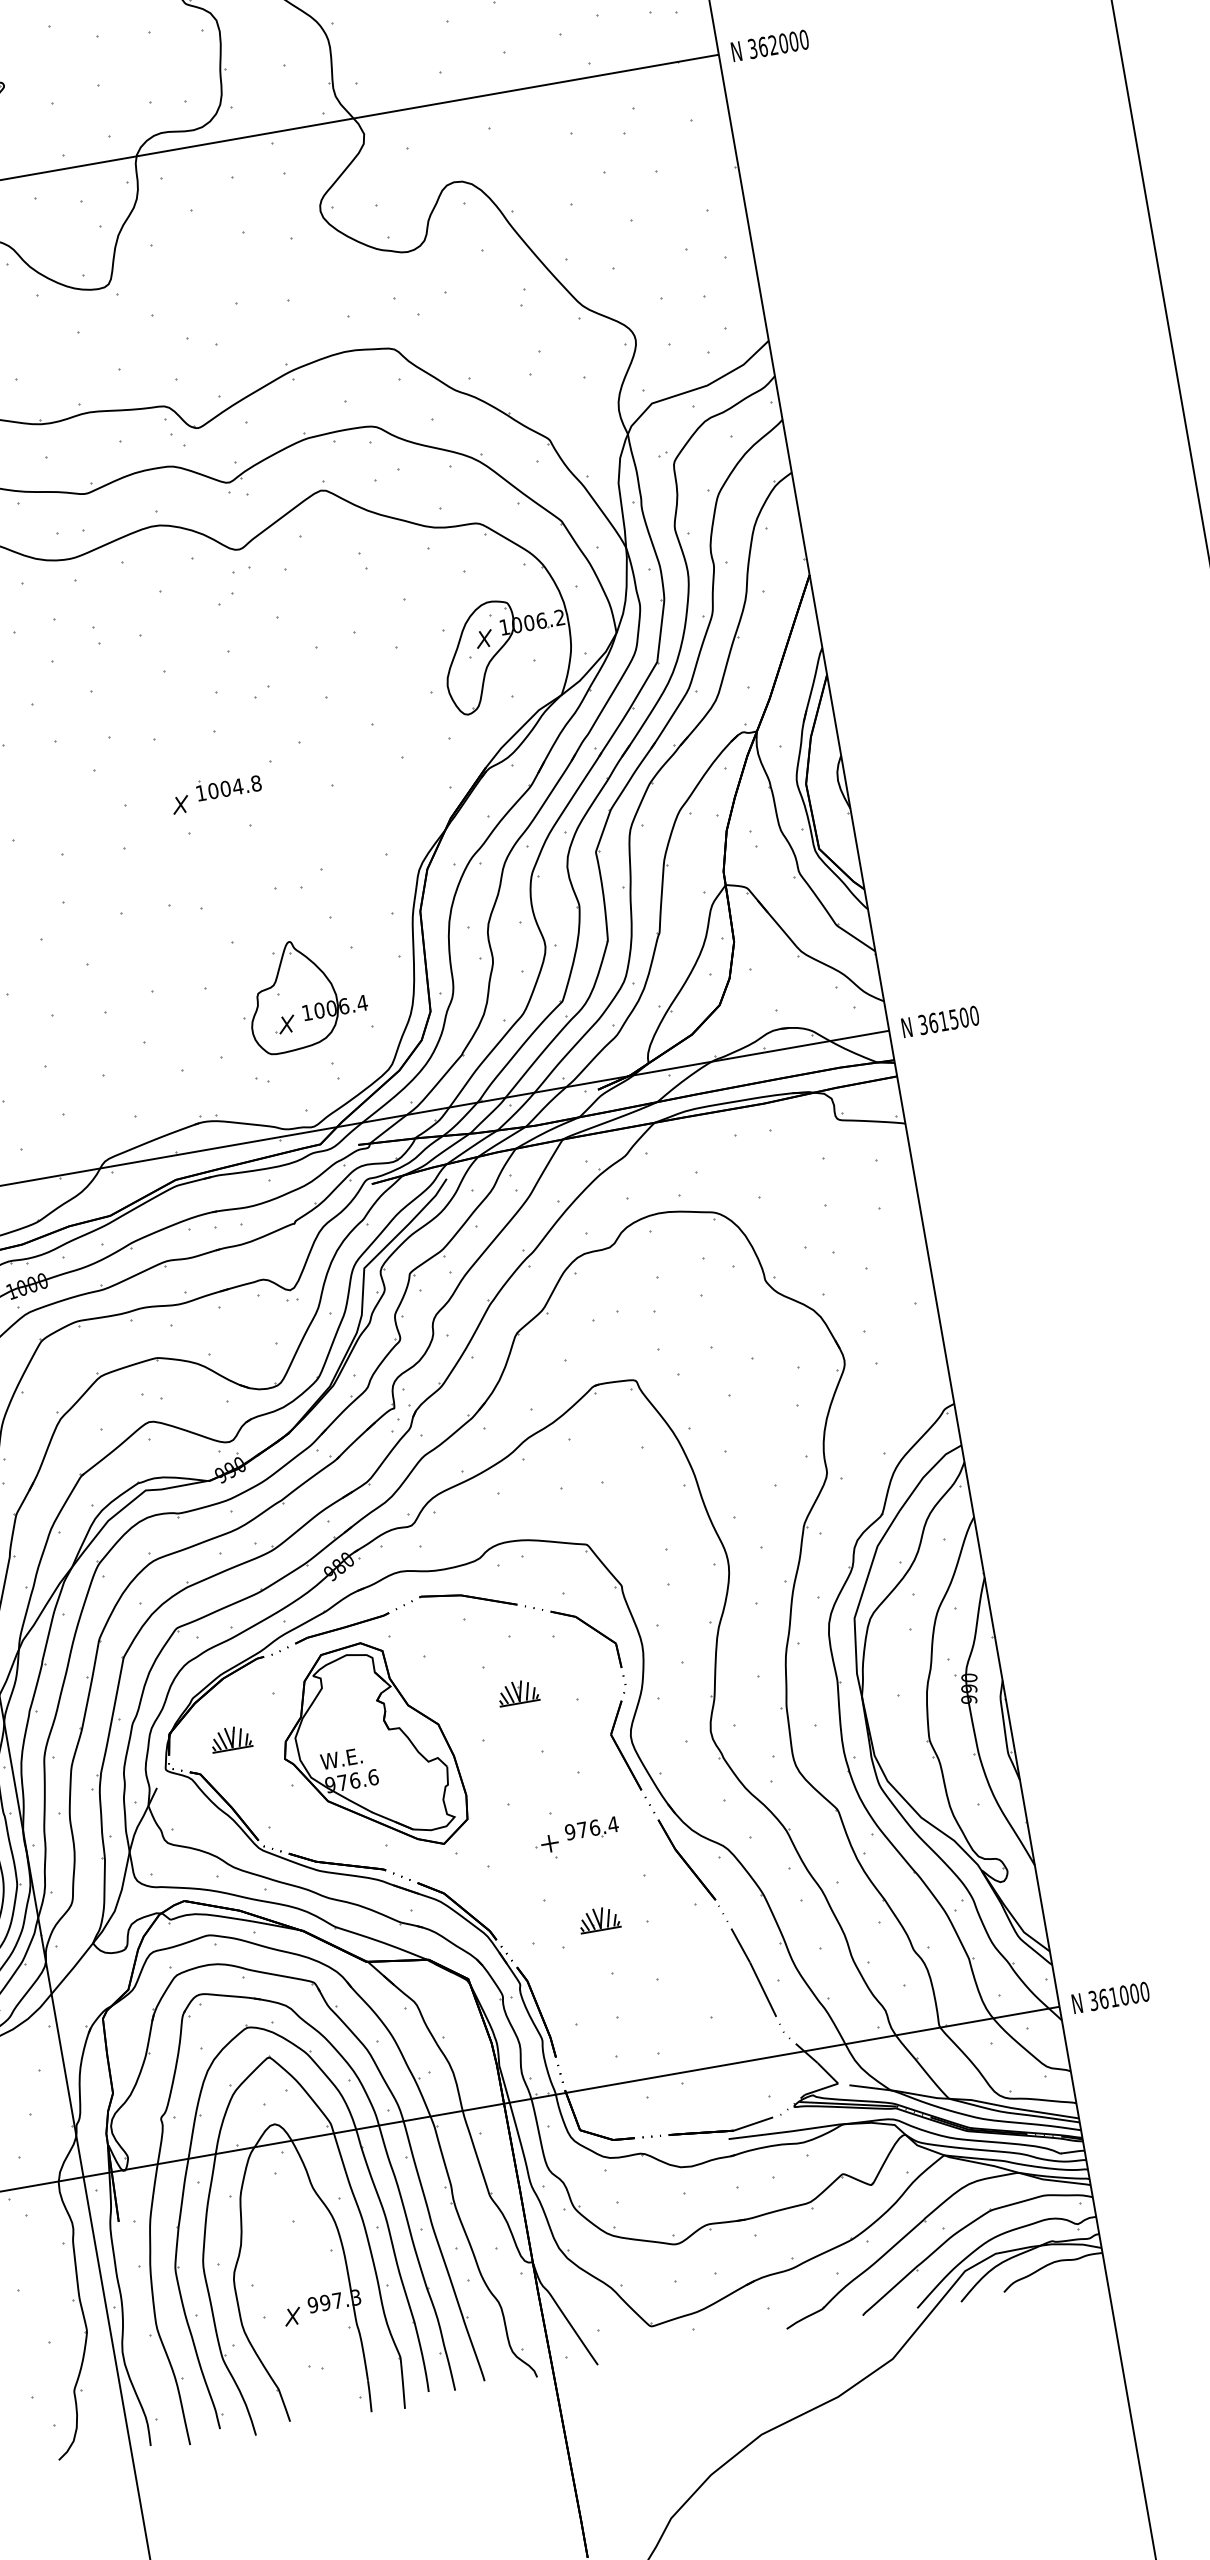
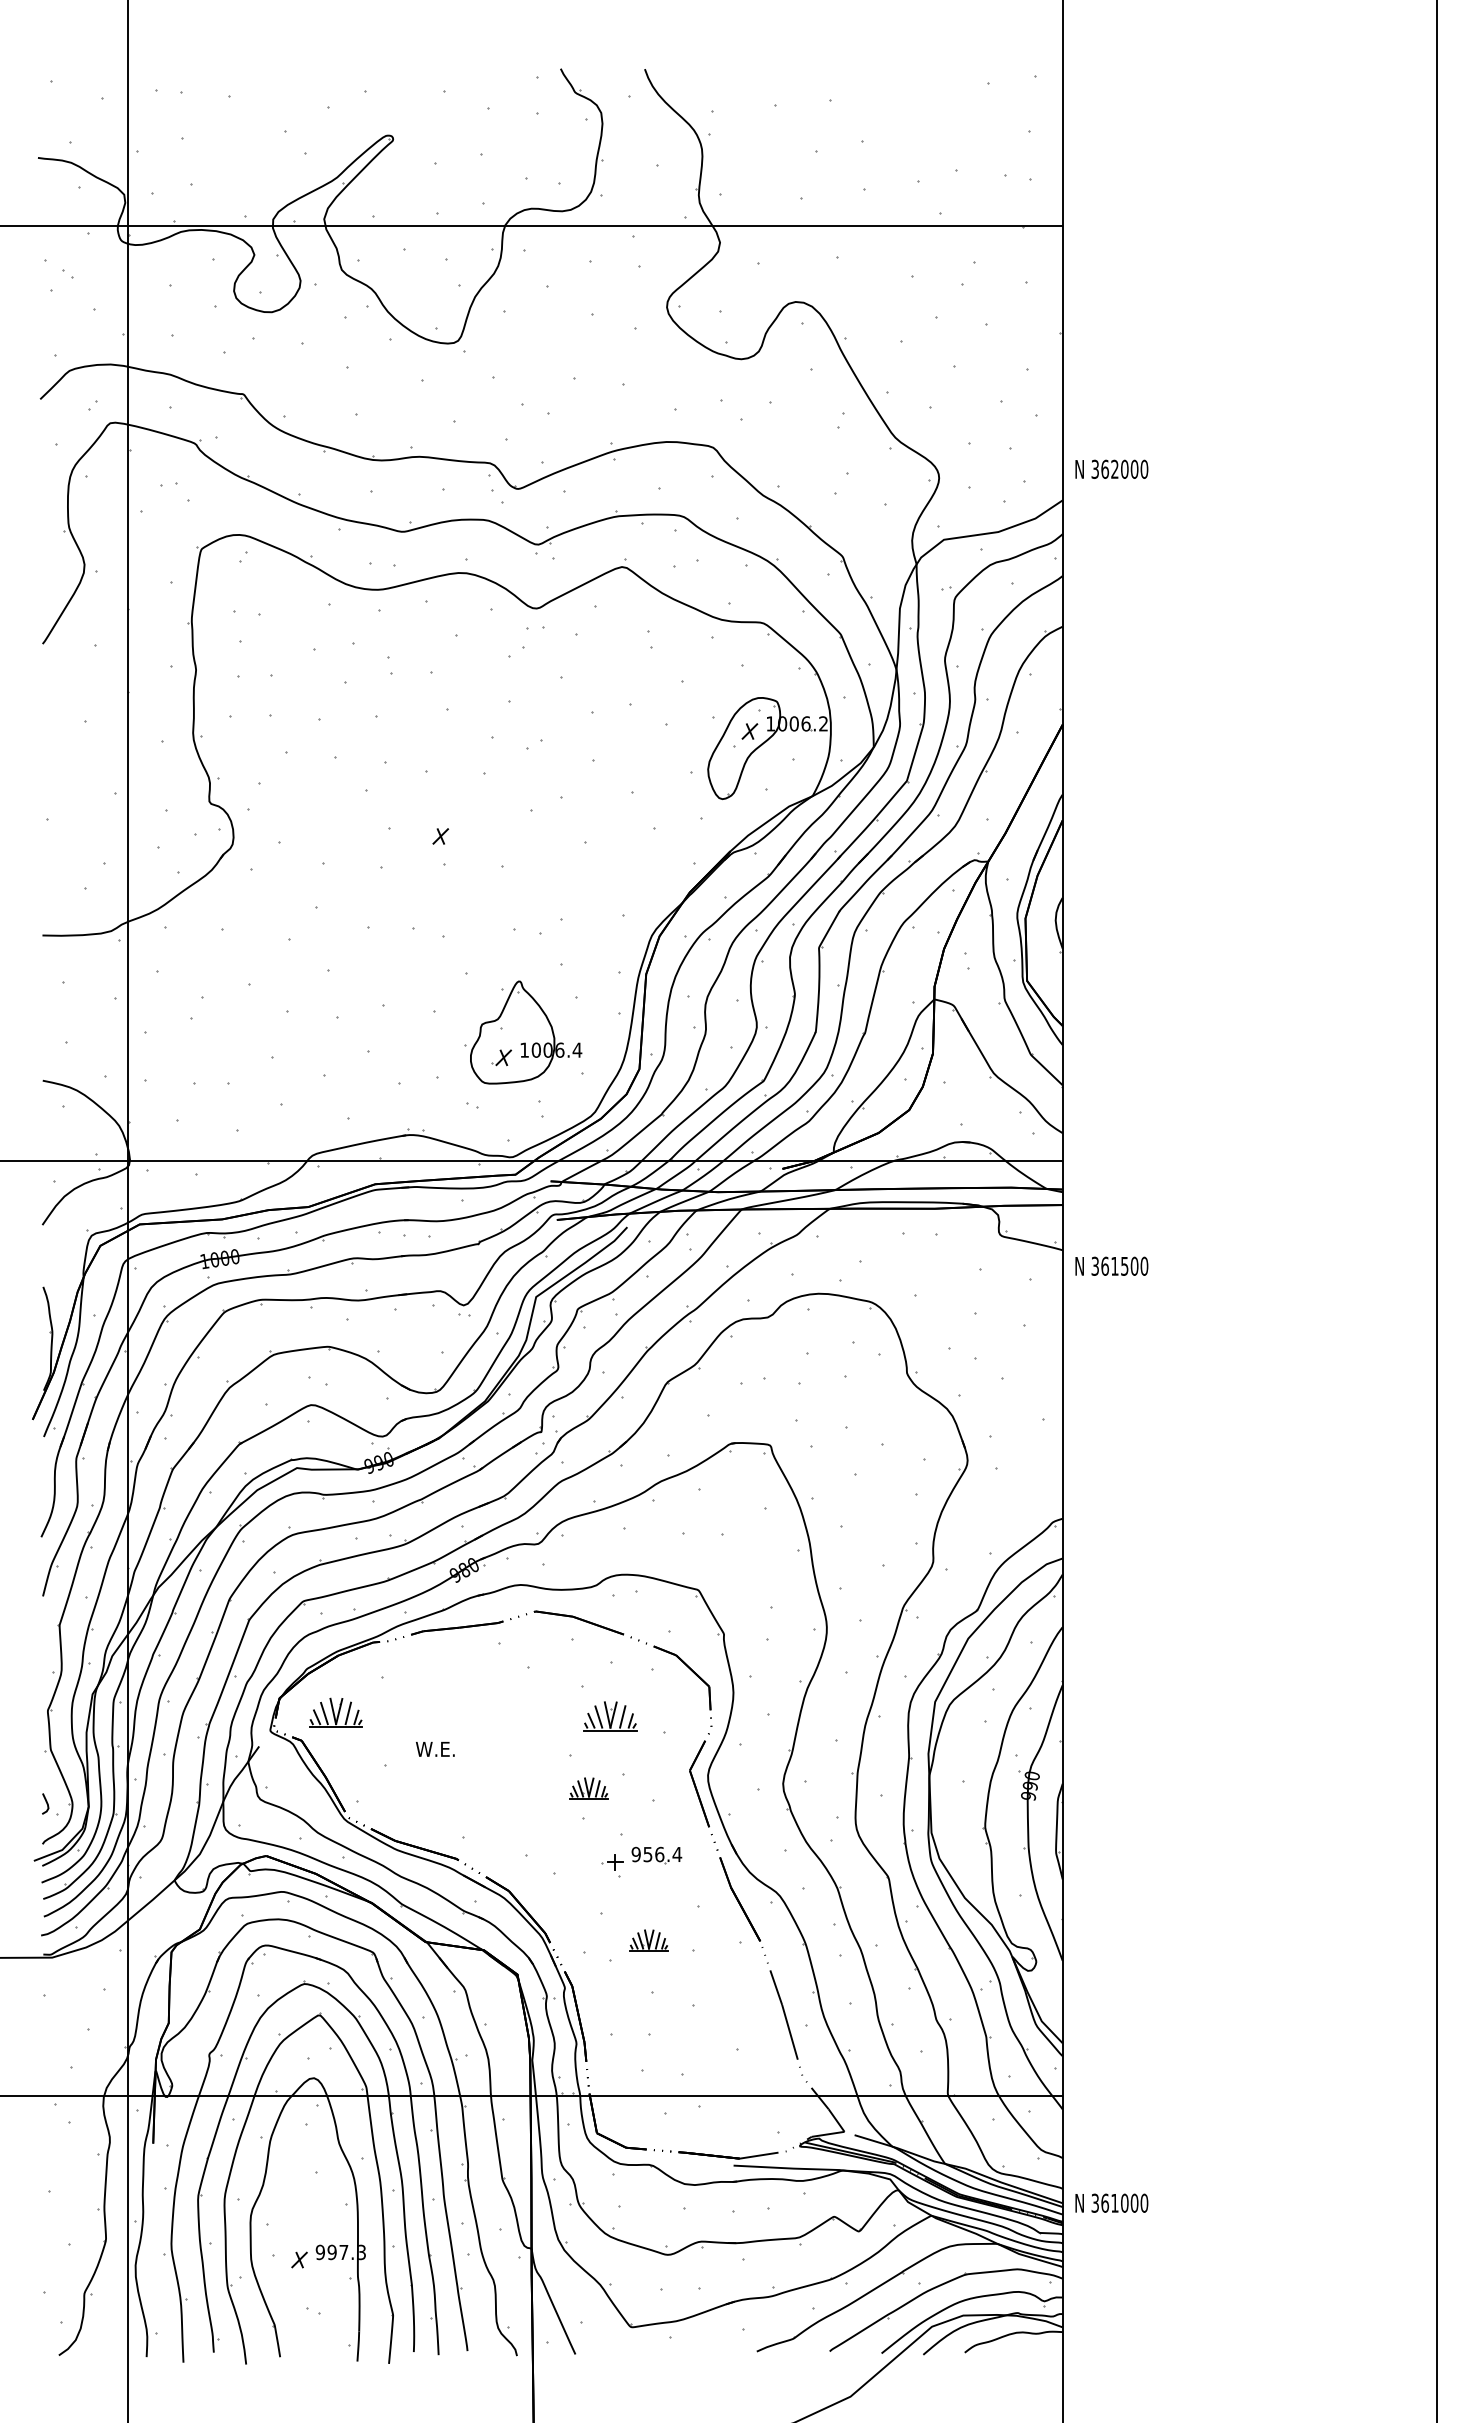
text: (769, 44) -> (1111, 468), moved
part: (228, 785) -> (488, 826), removed
text: (939, 1020) -> (1111, 1265), moved
part: (518, 1692) -> (610, 1716), size x1.4
part: (230, 1738) -> (335, 1712), size x1.4
part: (369, 1748) -> (463, 1744), removed
part: (508, 1771) -> (588, 1788), added
text: (582, 1830) -> (647, 1854), 976.4 -> 956.4
text: (1110, 1997) -> (1111, 2202), moved

